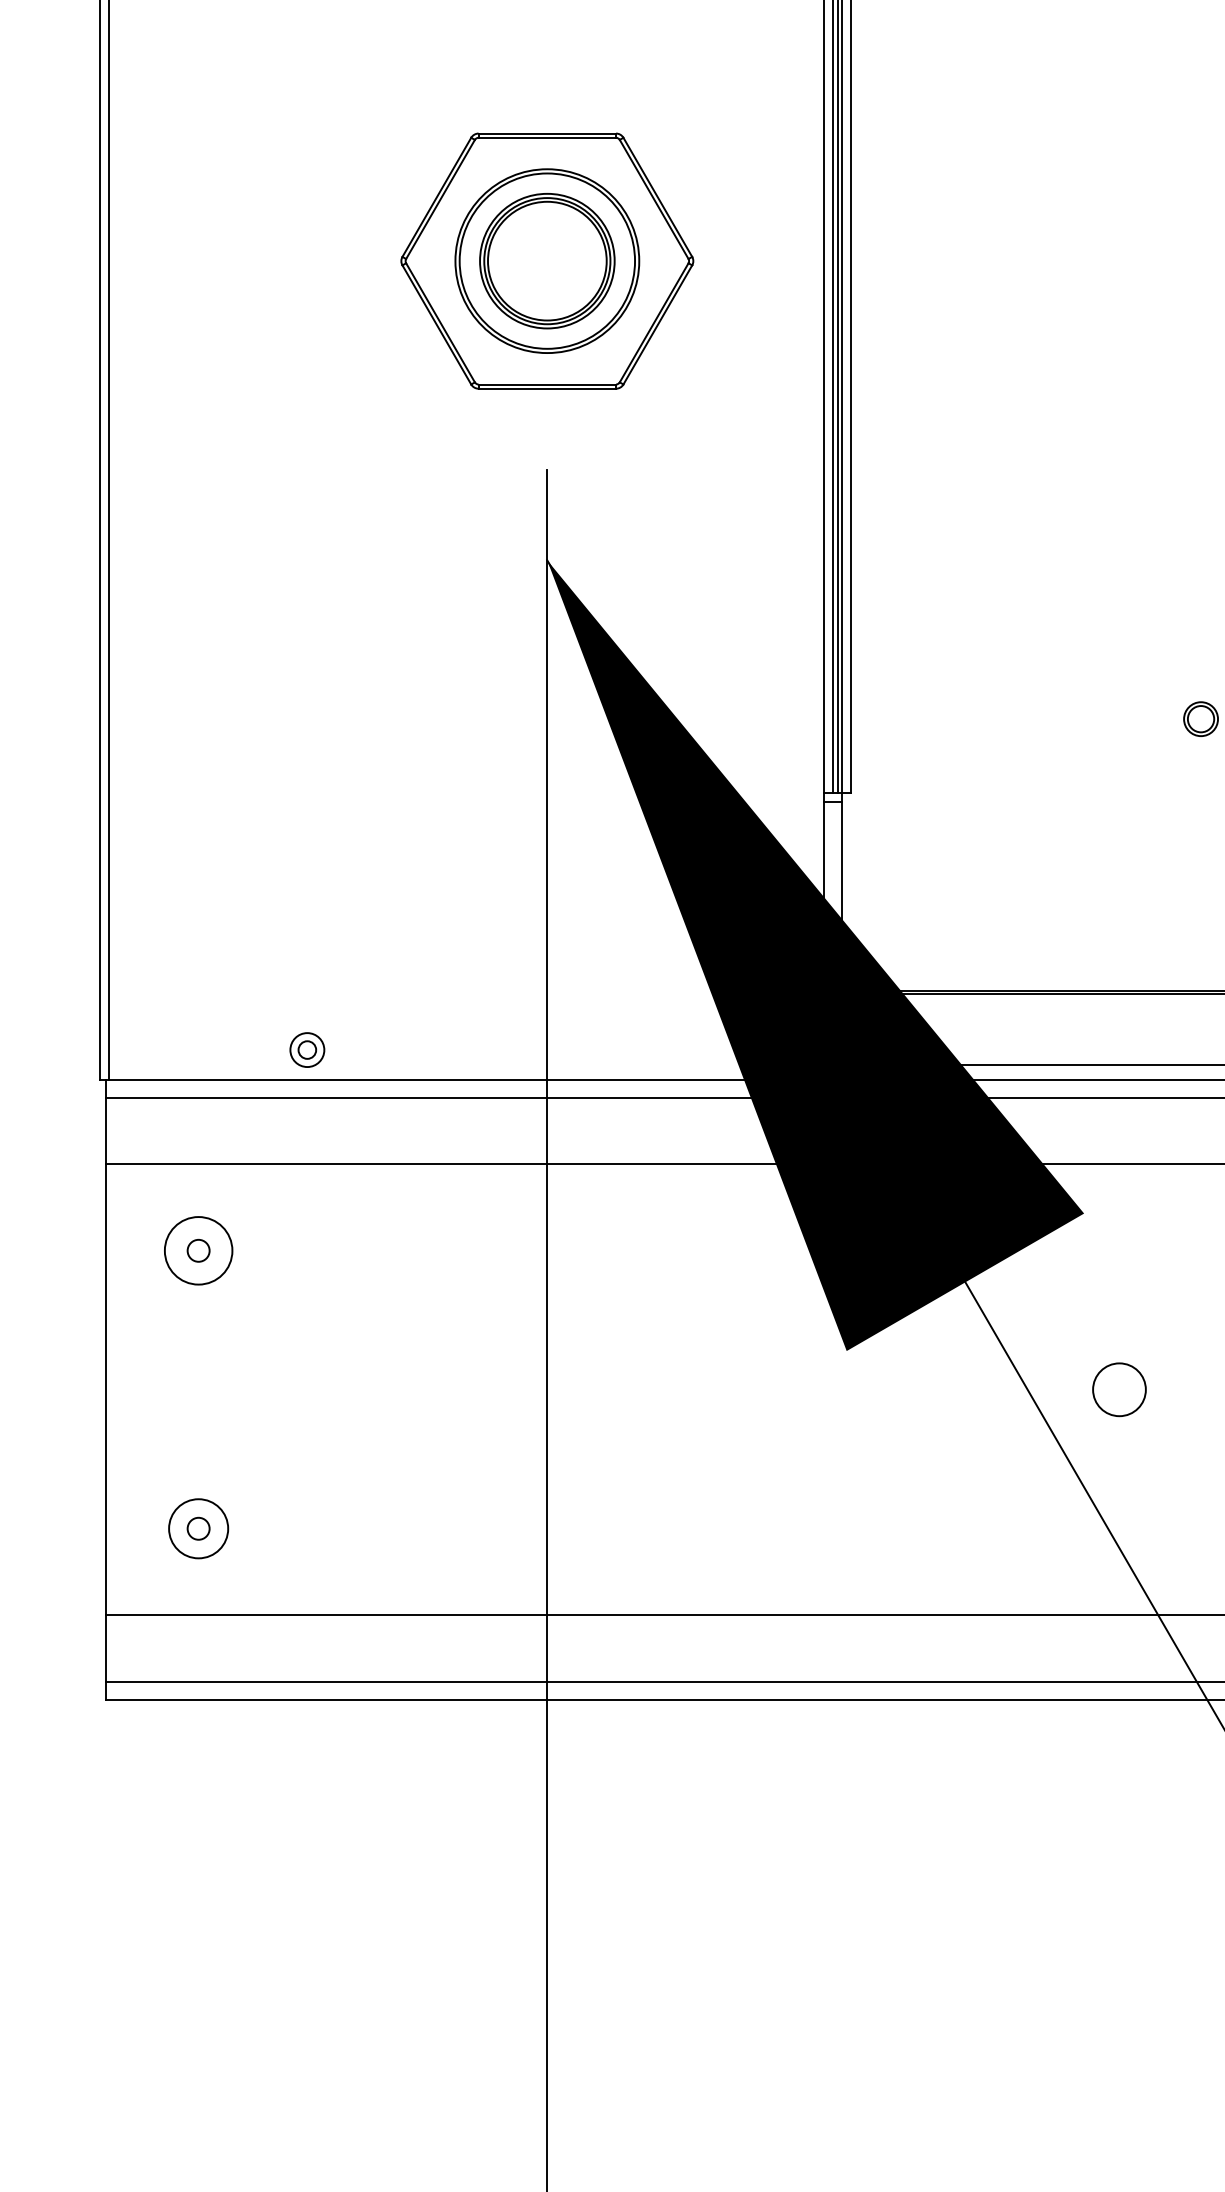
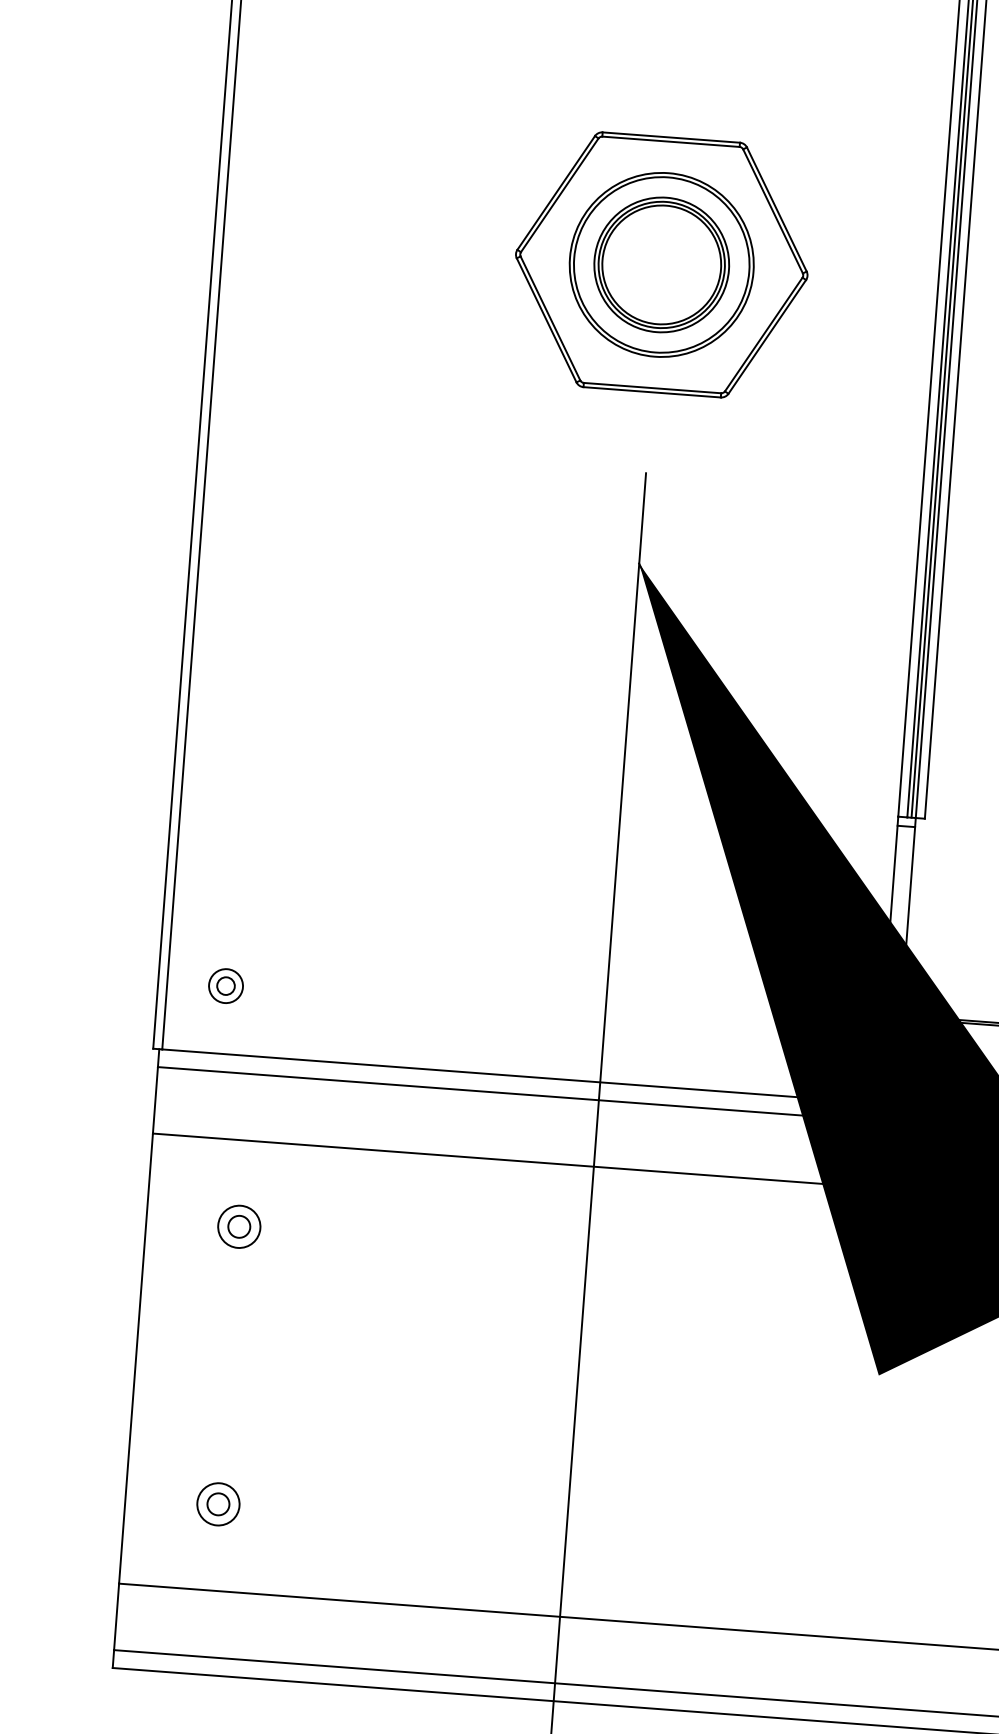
part: (307, 1049) -> (226, 985), moved
circle: (198, 1250) -> (239, 1226), size x0.62
circle: (198, 1528) -> (218, 1504), size x0.71

